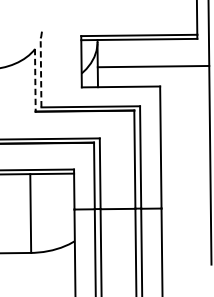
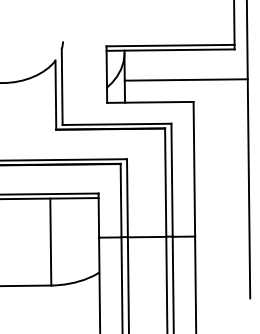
line: (41, 72) -> (62, 86), dashed -> solid
line: (34, 80) -> (55, 95), dashed -> solid

